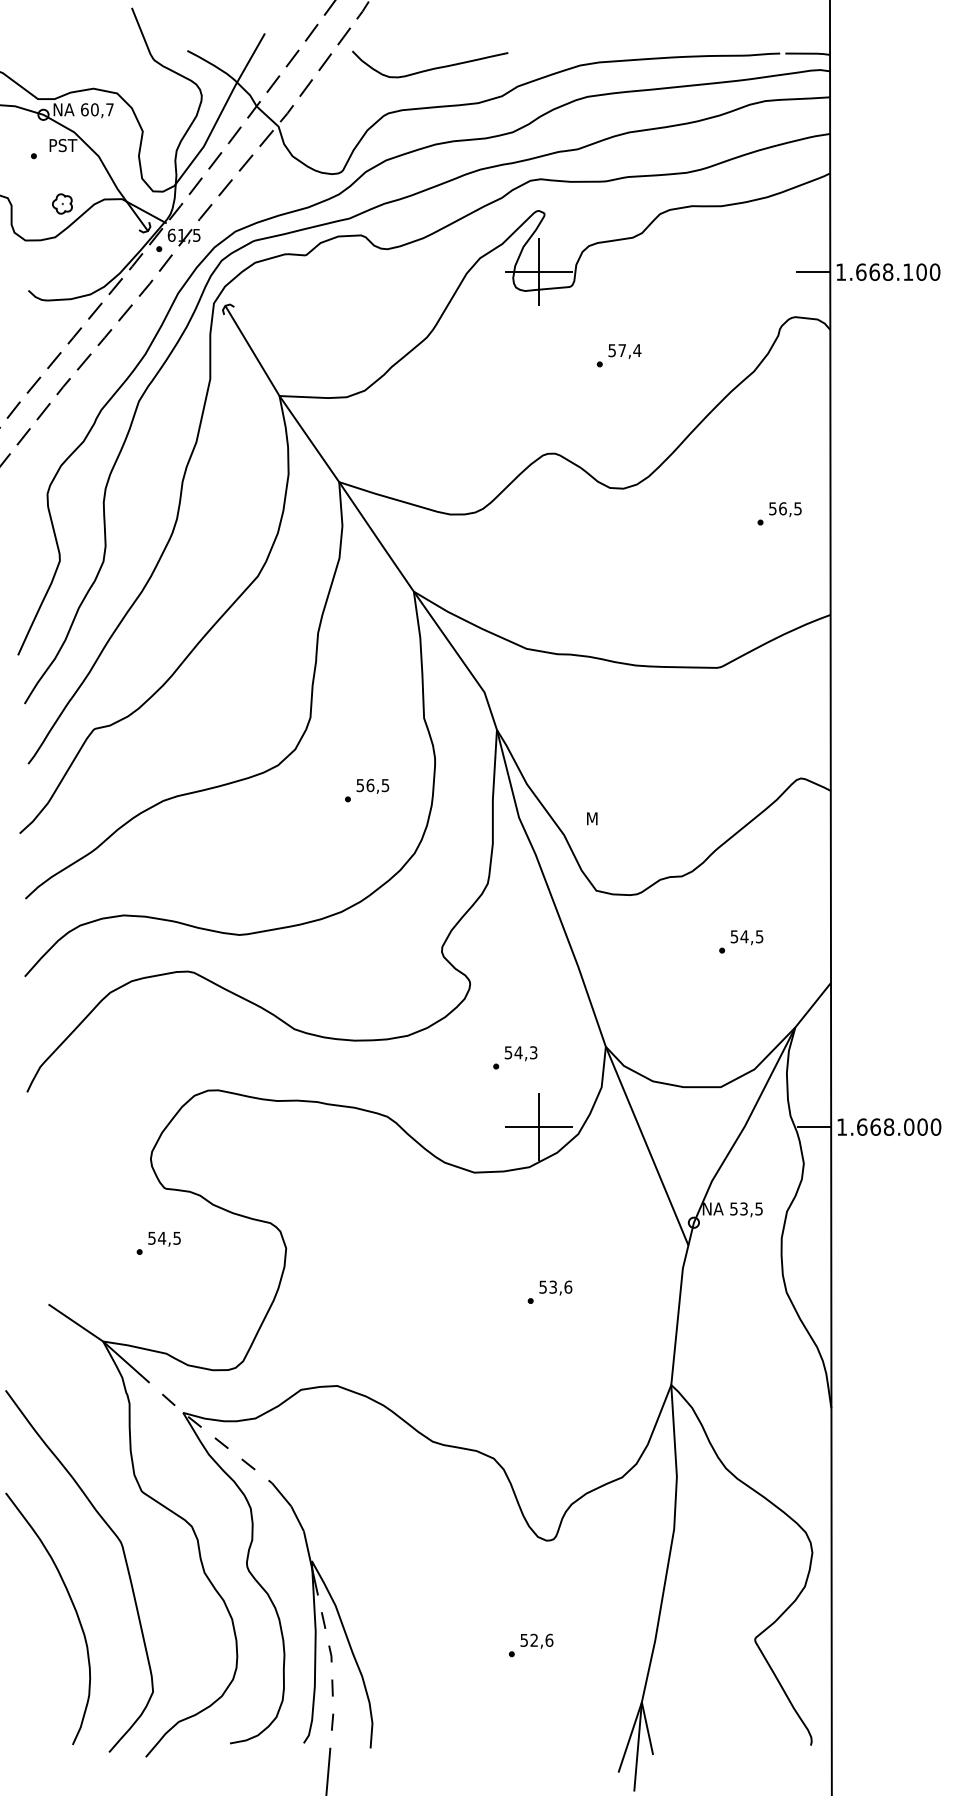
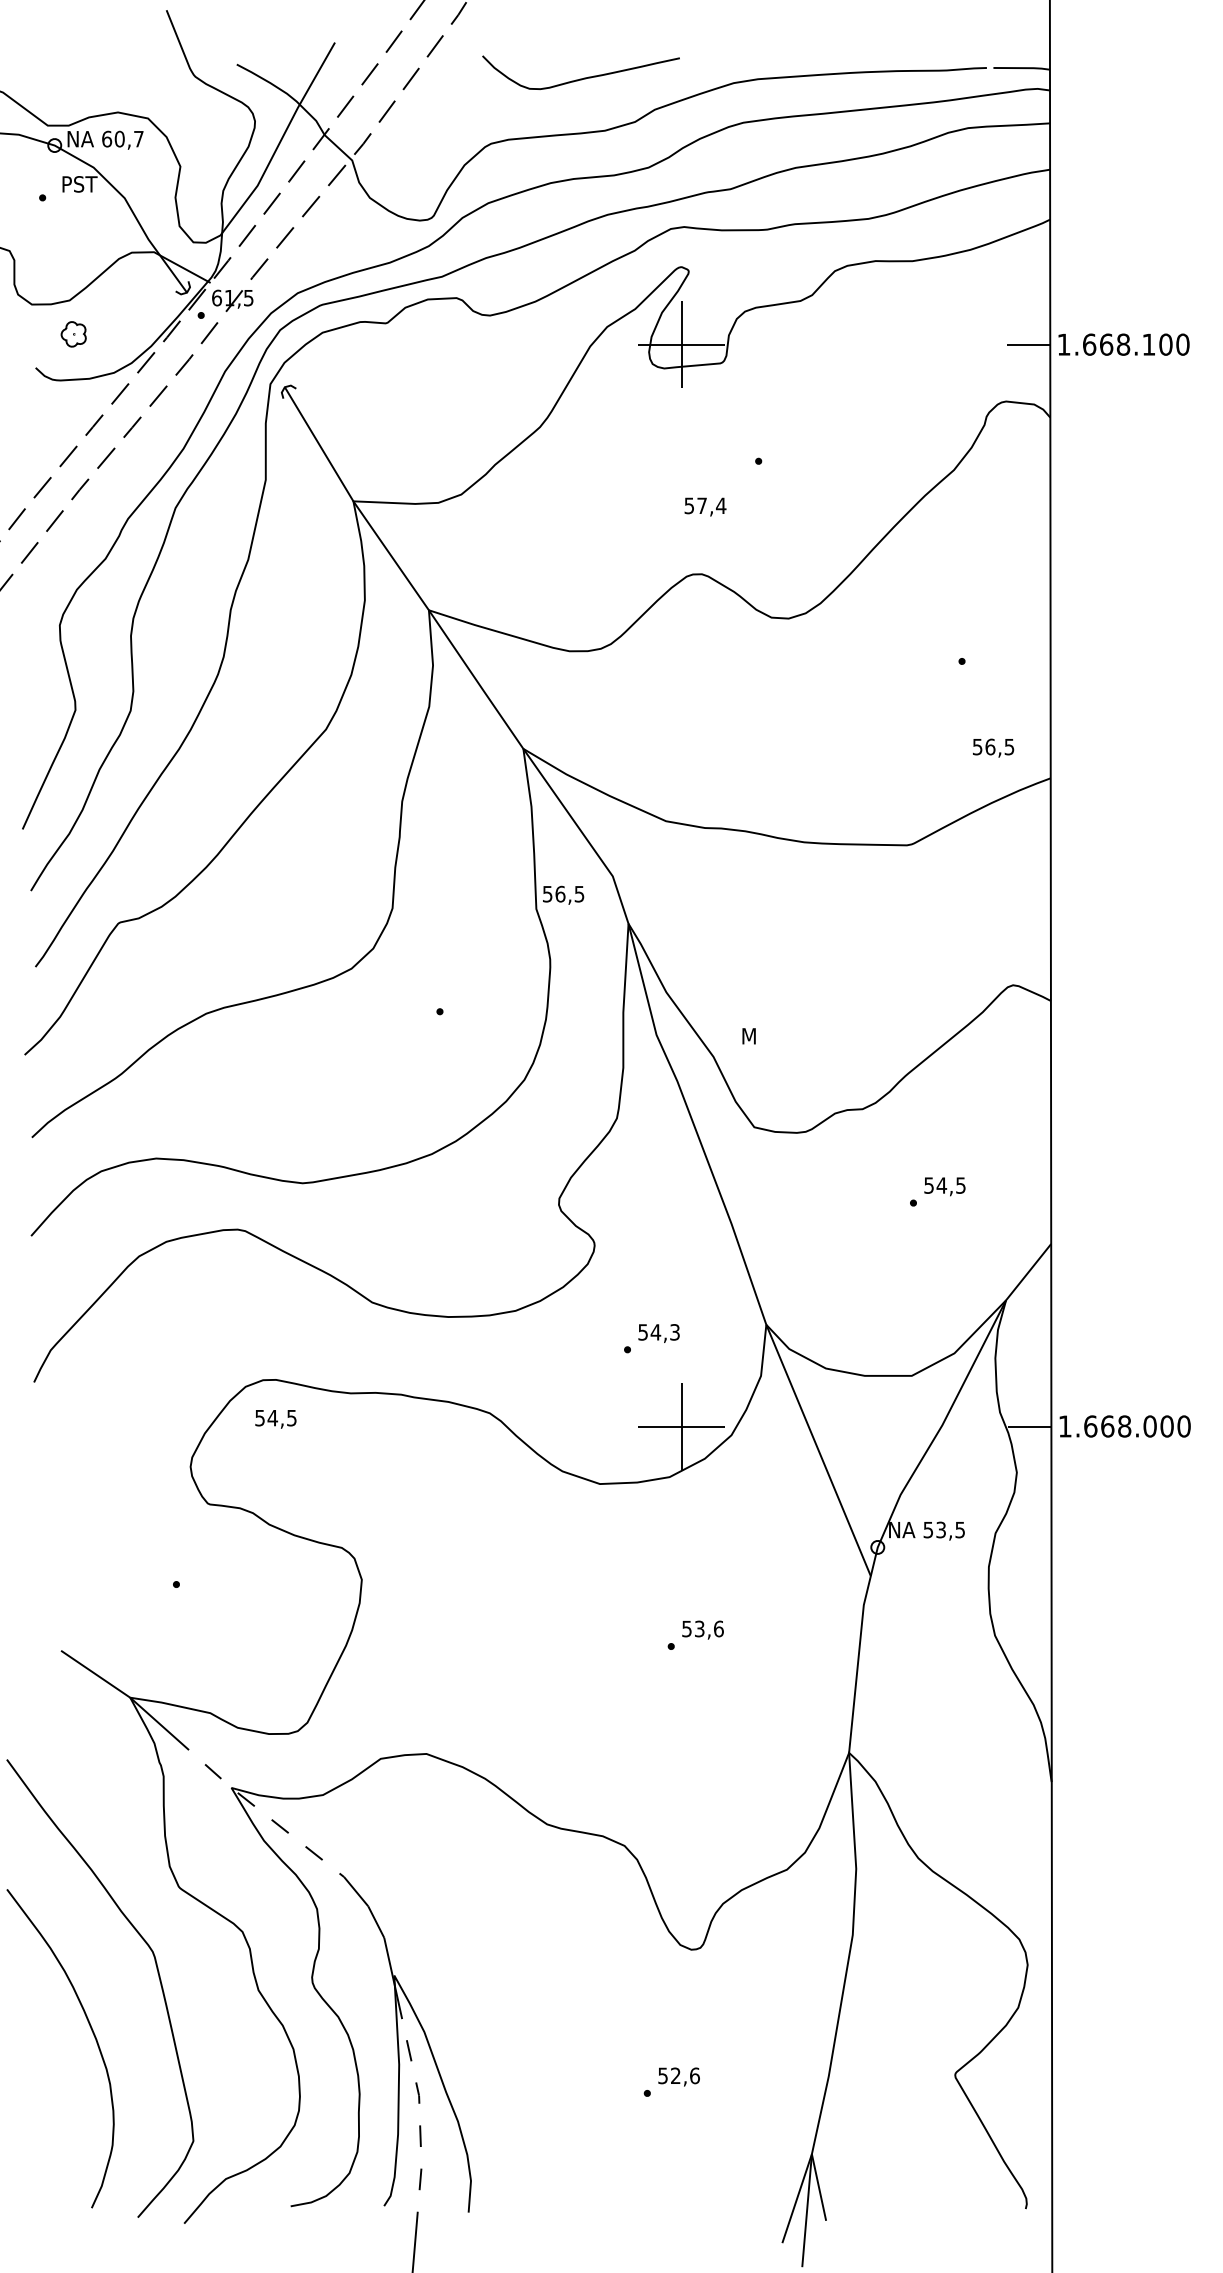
curve: (429, 68) -> (580, 78), moved
part: (62, 204) -> (73, 334), moved
text: (624, 351) -> (705, 506), moved
text: (785, 509) -> (993, 747), moved
text: (372, 785) -> (563, 894), moved
text: (164, 1239) -> (275, 1419), moved

